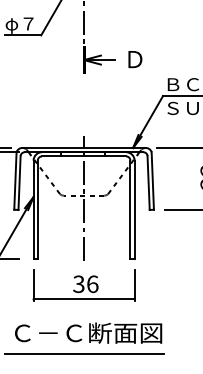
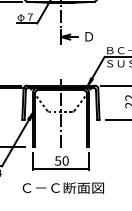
text: (85, 283) -> (61, 160), 36 -> 50
line: (83, 353) -> (60, 199), removed

